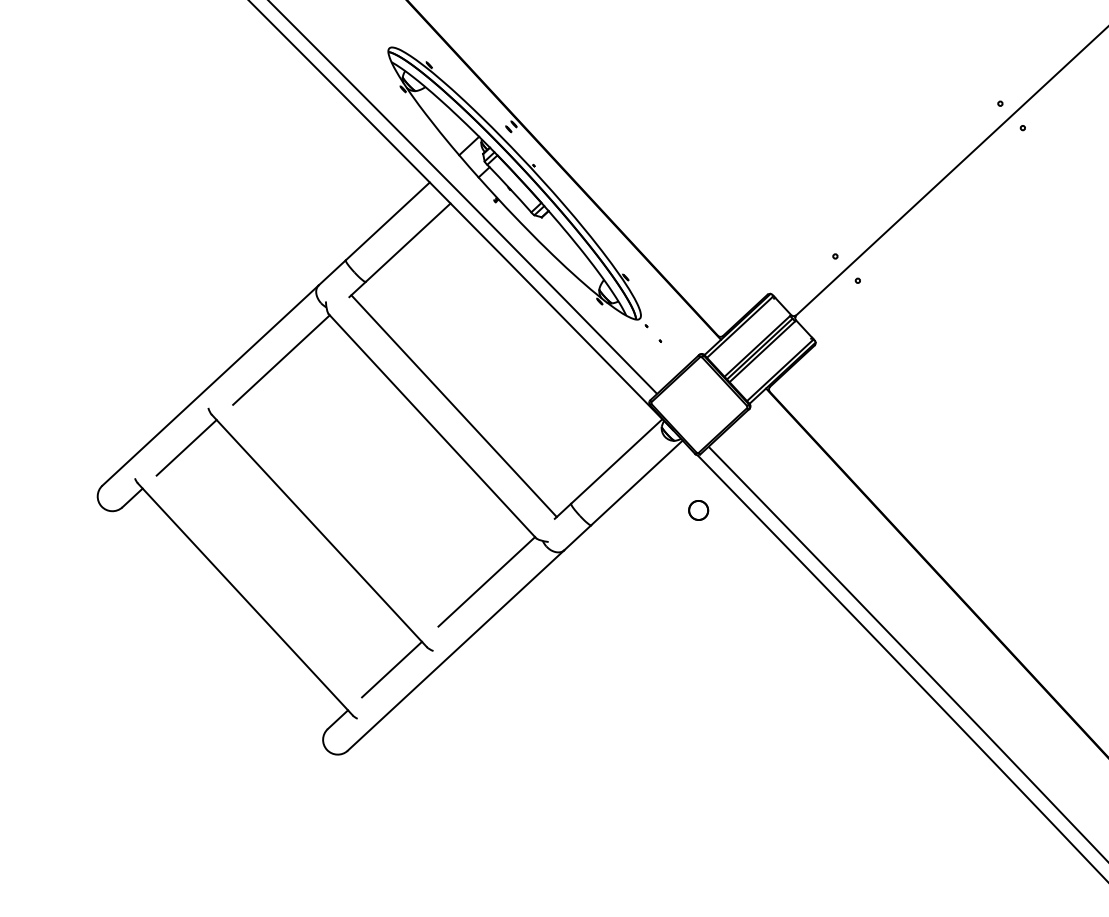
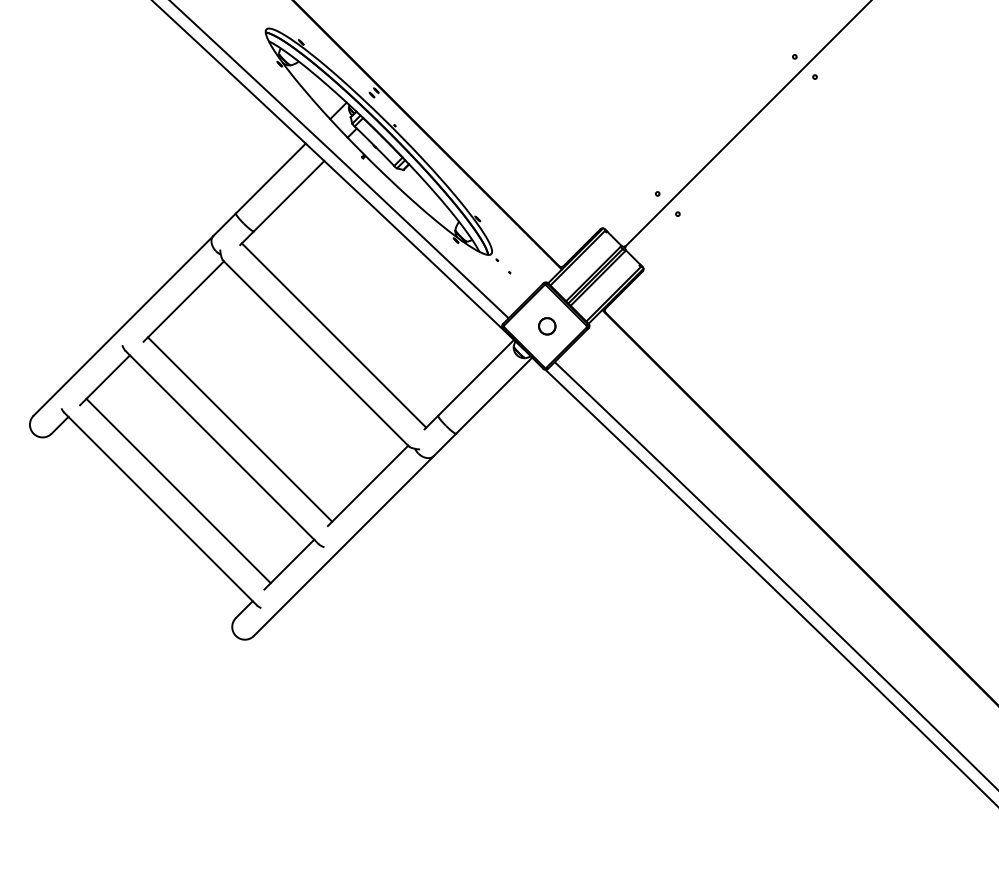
line: (340, 510) -> (239, 429), added
part: (698, 510) -> (547, 326), moved
line: (266, 578) -> (178, 490), added

